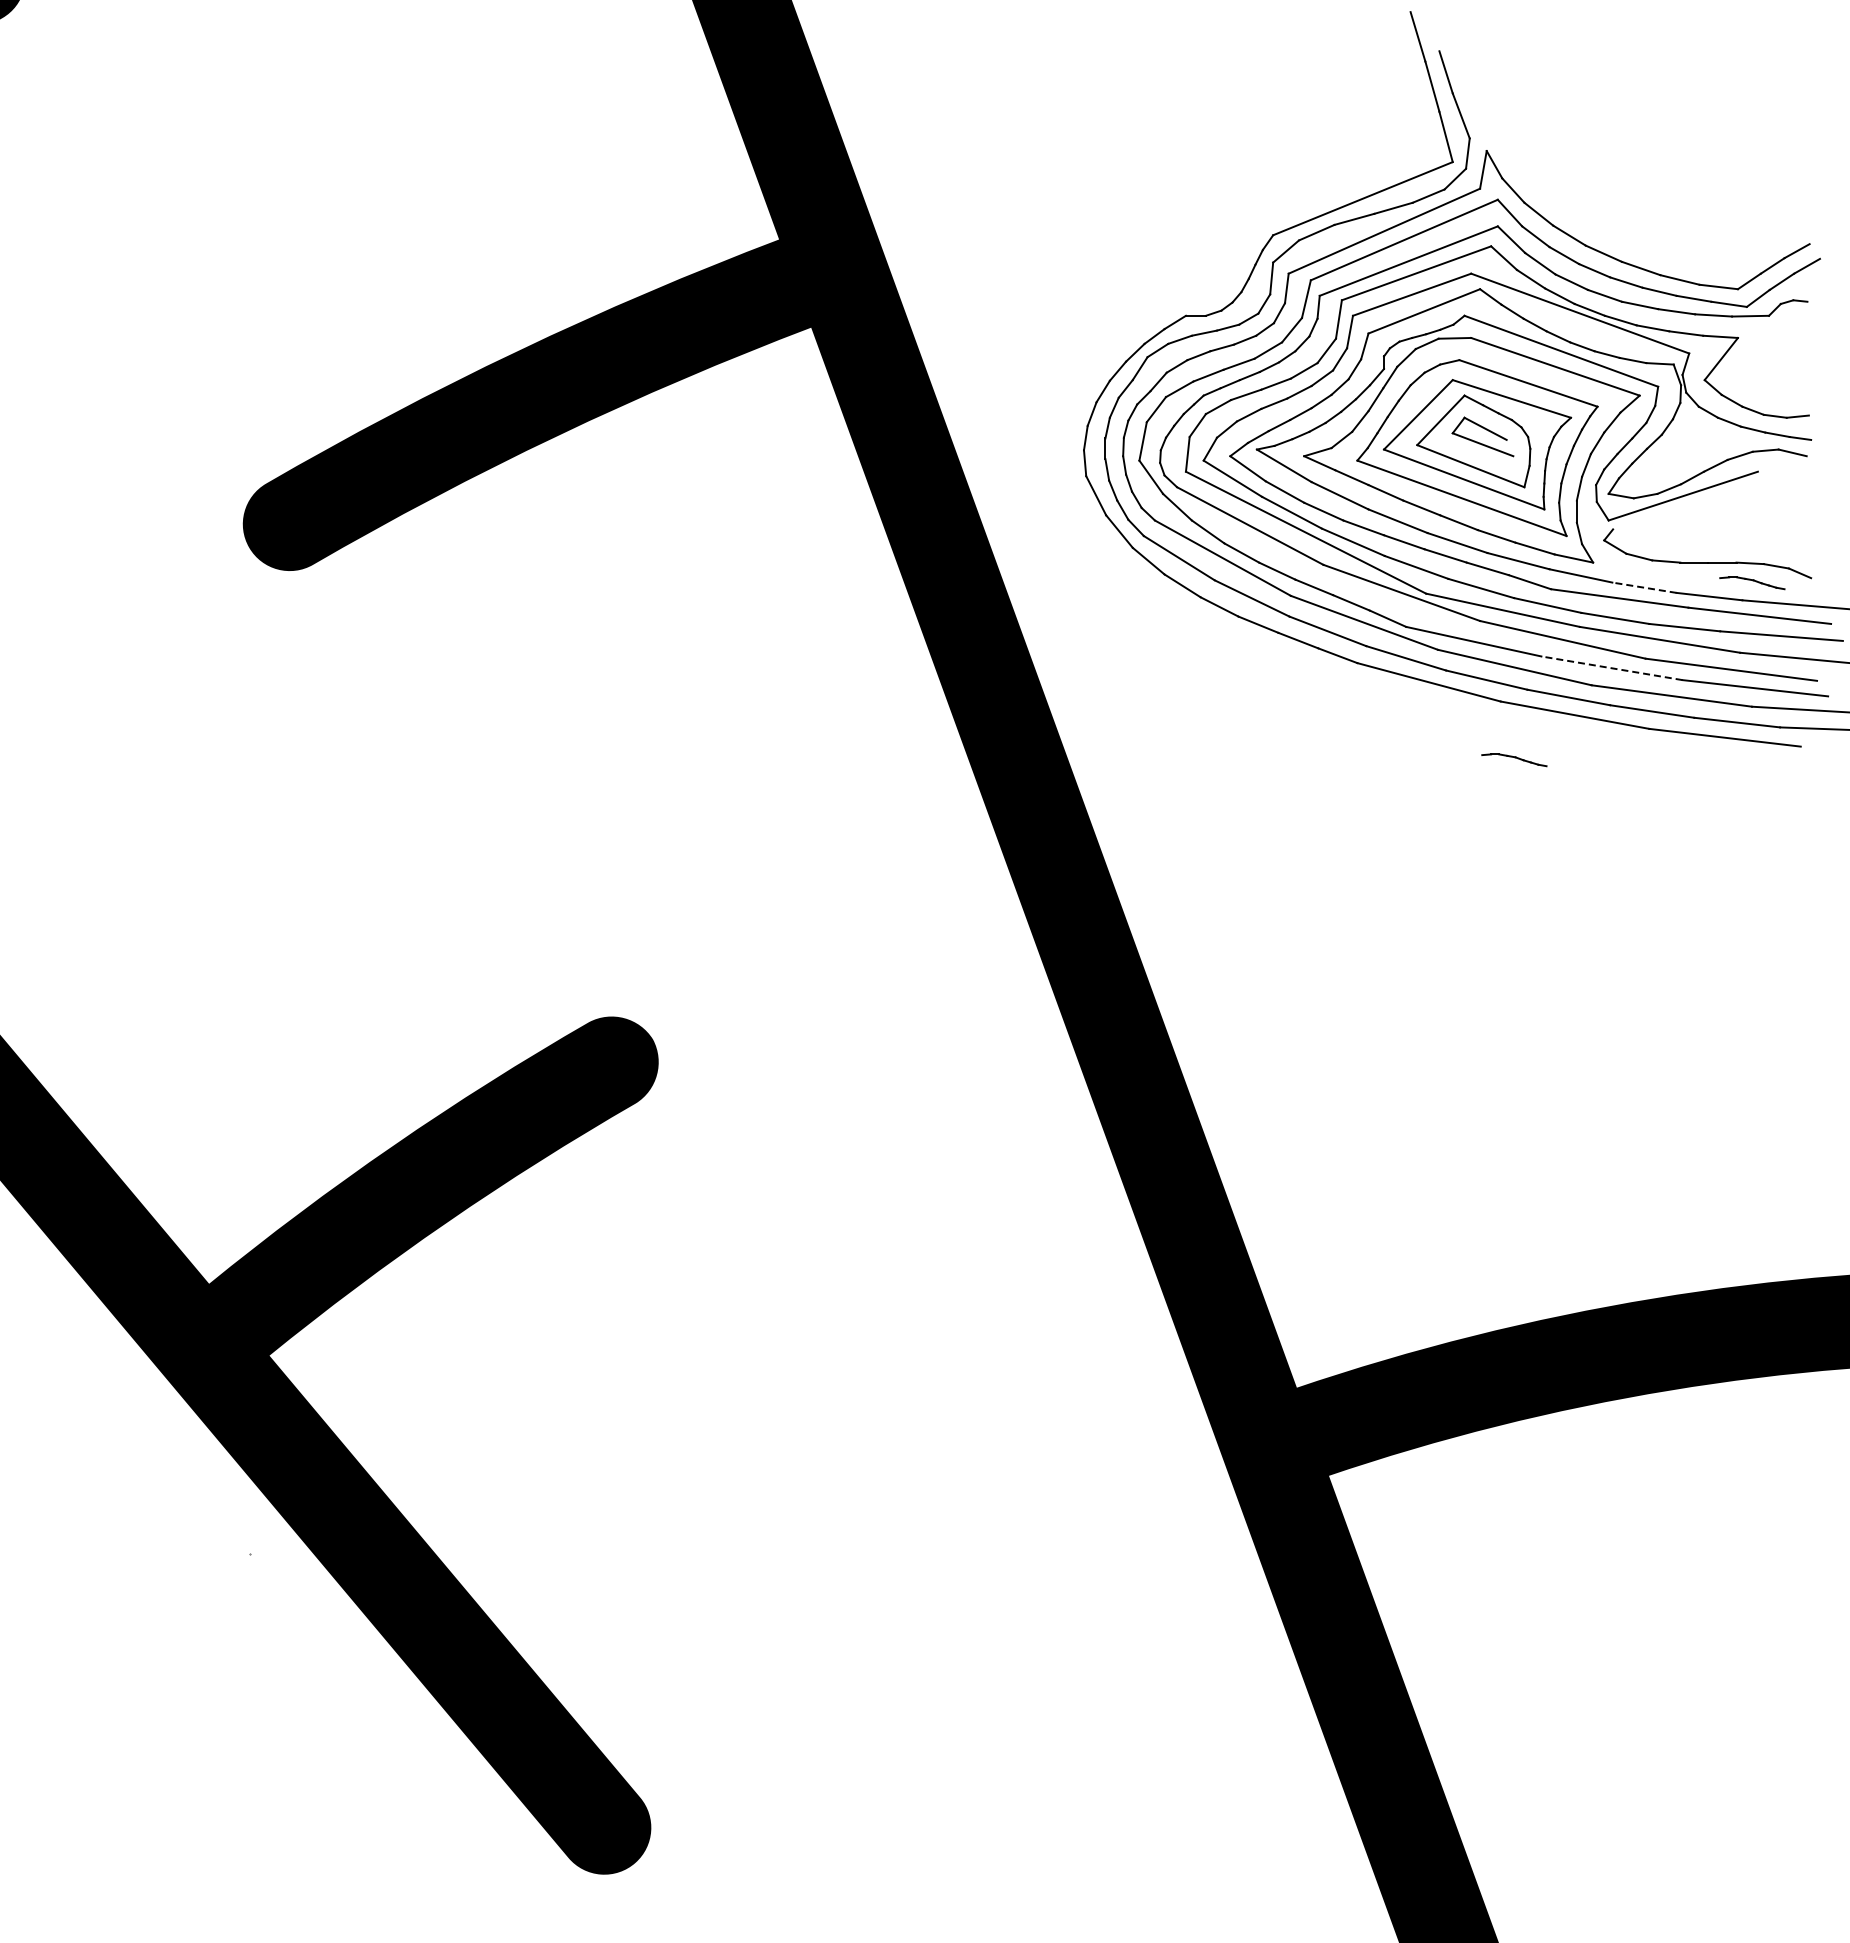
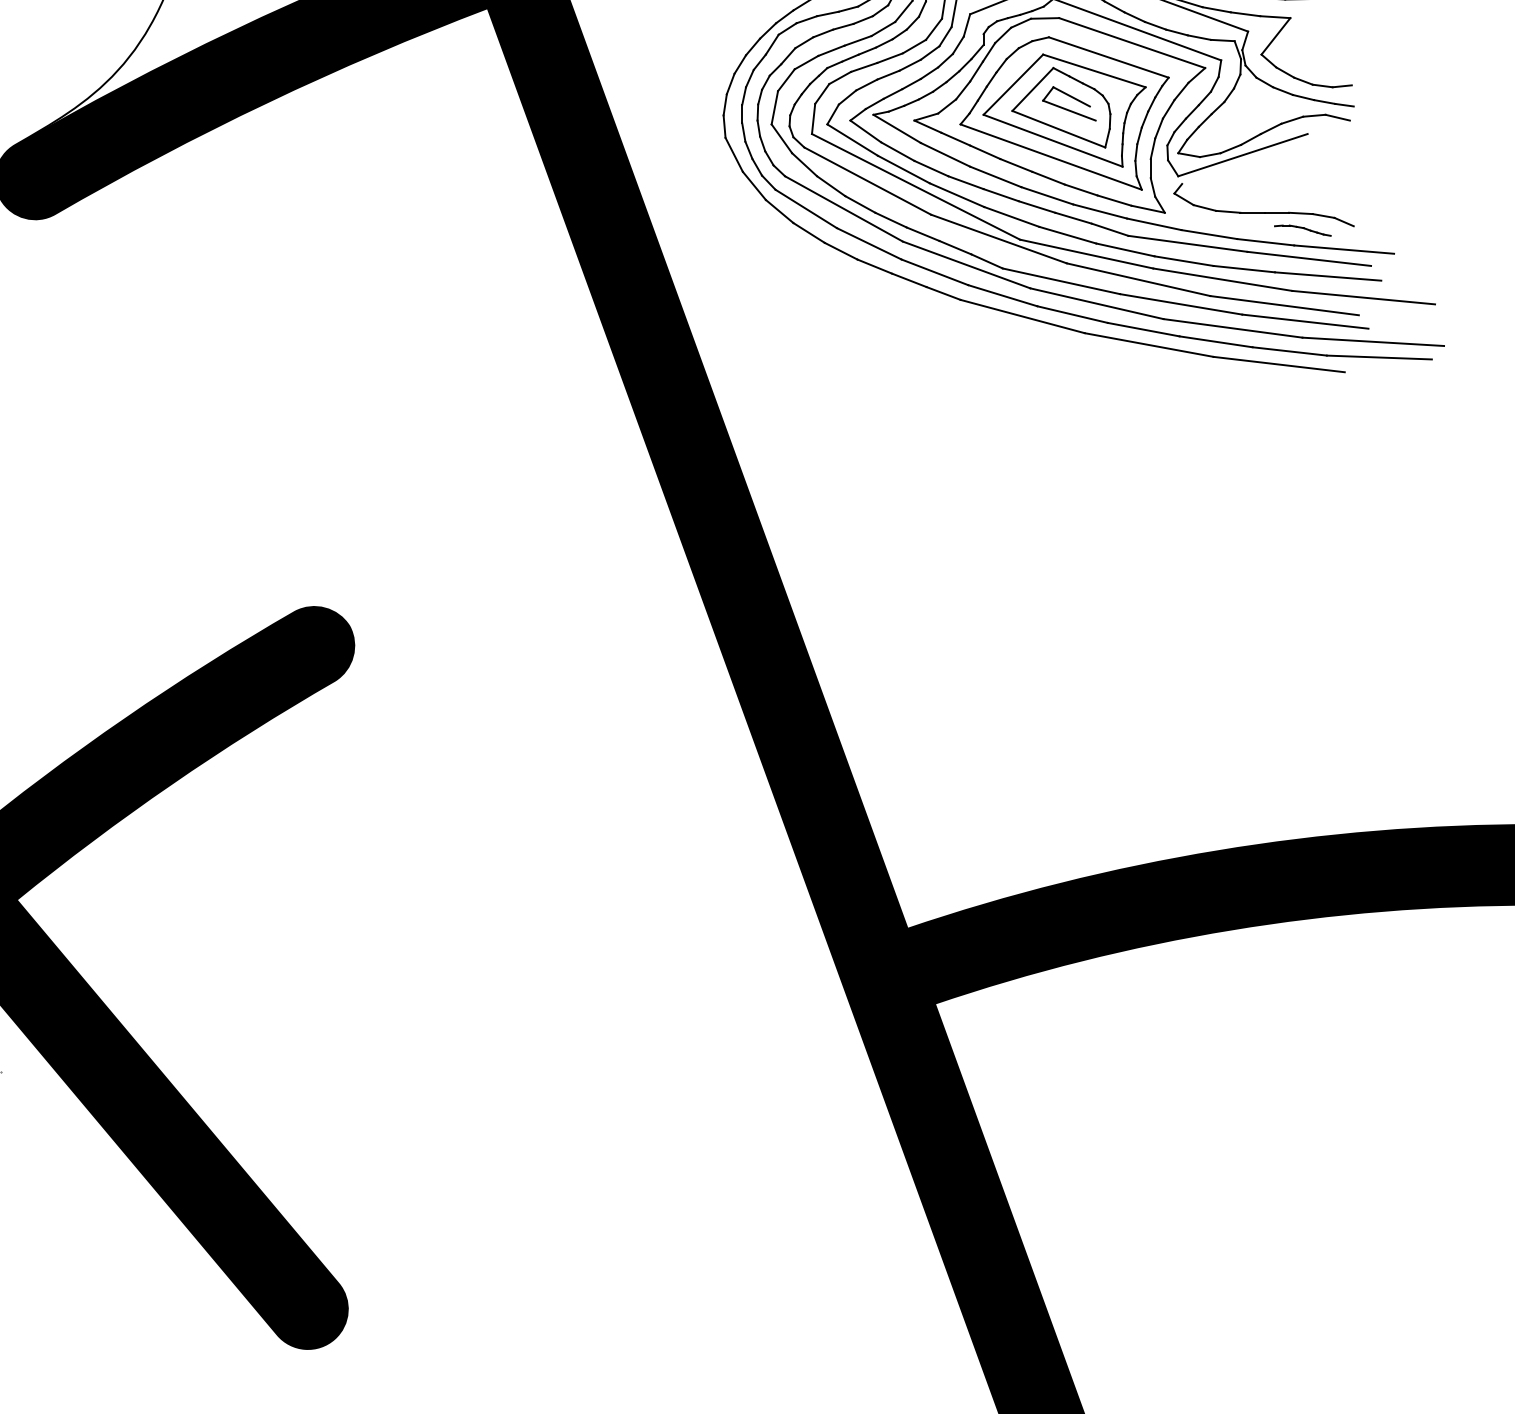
line: (1644, 587) -> (1209, 234), dashed -> solid
line: (1611, 668) -> (1180, 304), dashed -> solid
part: (1514, 760) -> (1096, 384), removed

